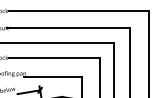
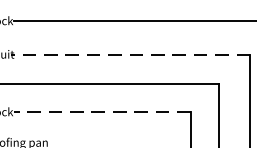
line: (68, 28) -> (130, 55), solid -> dashed
line: (53, 57) -> (101, 111), solid -> dashed

